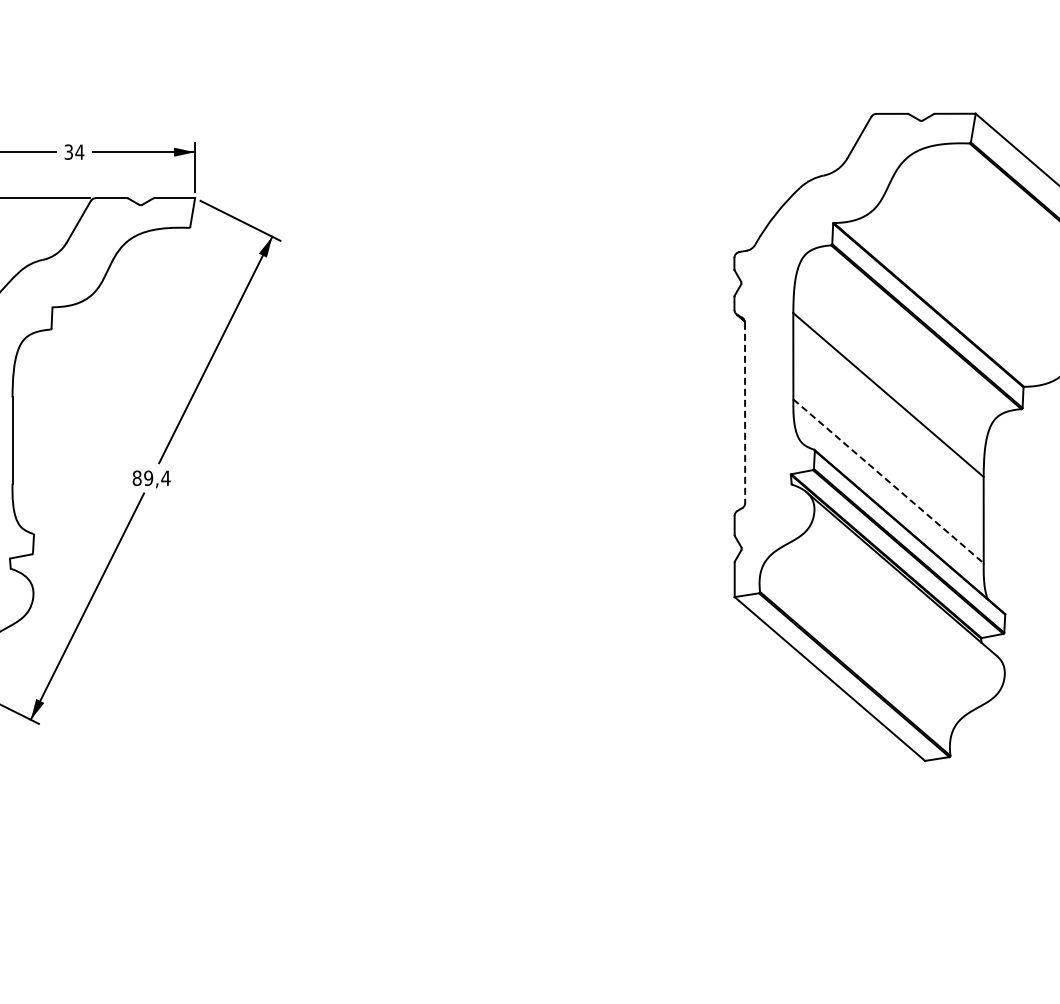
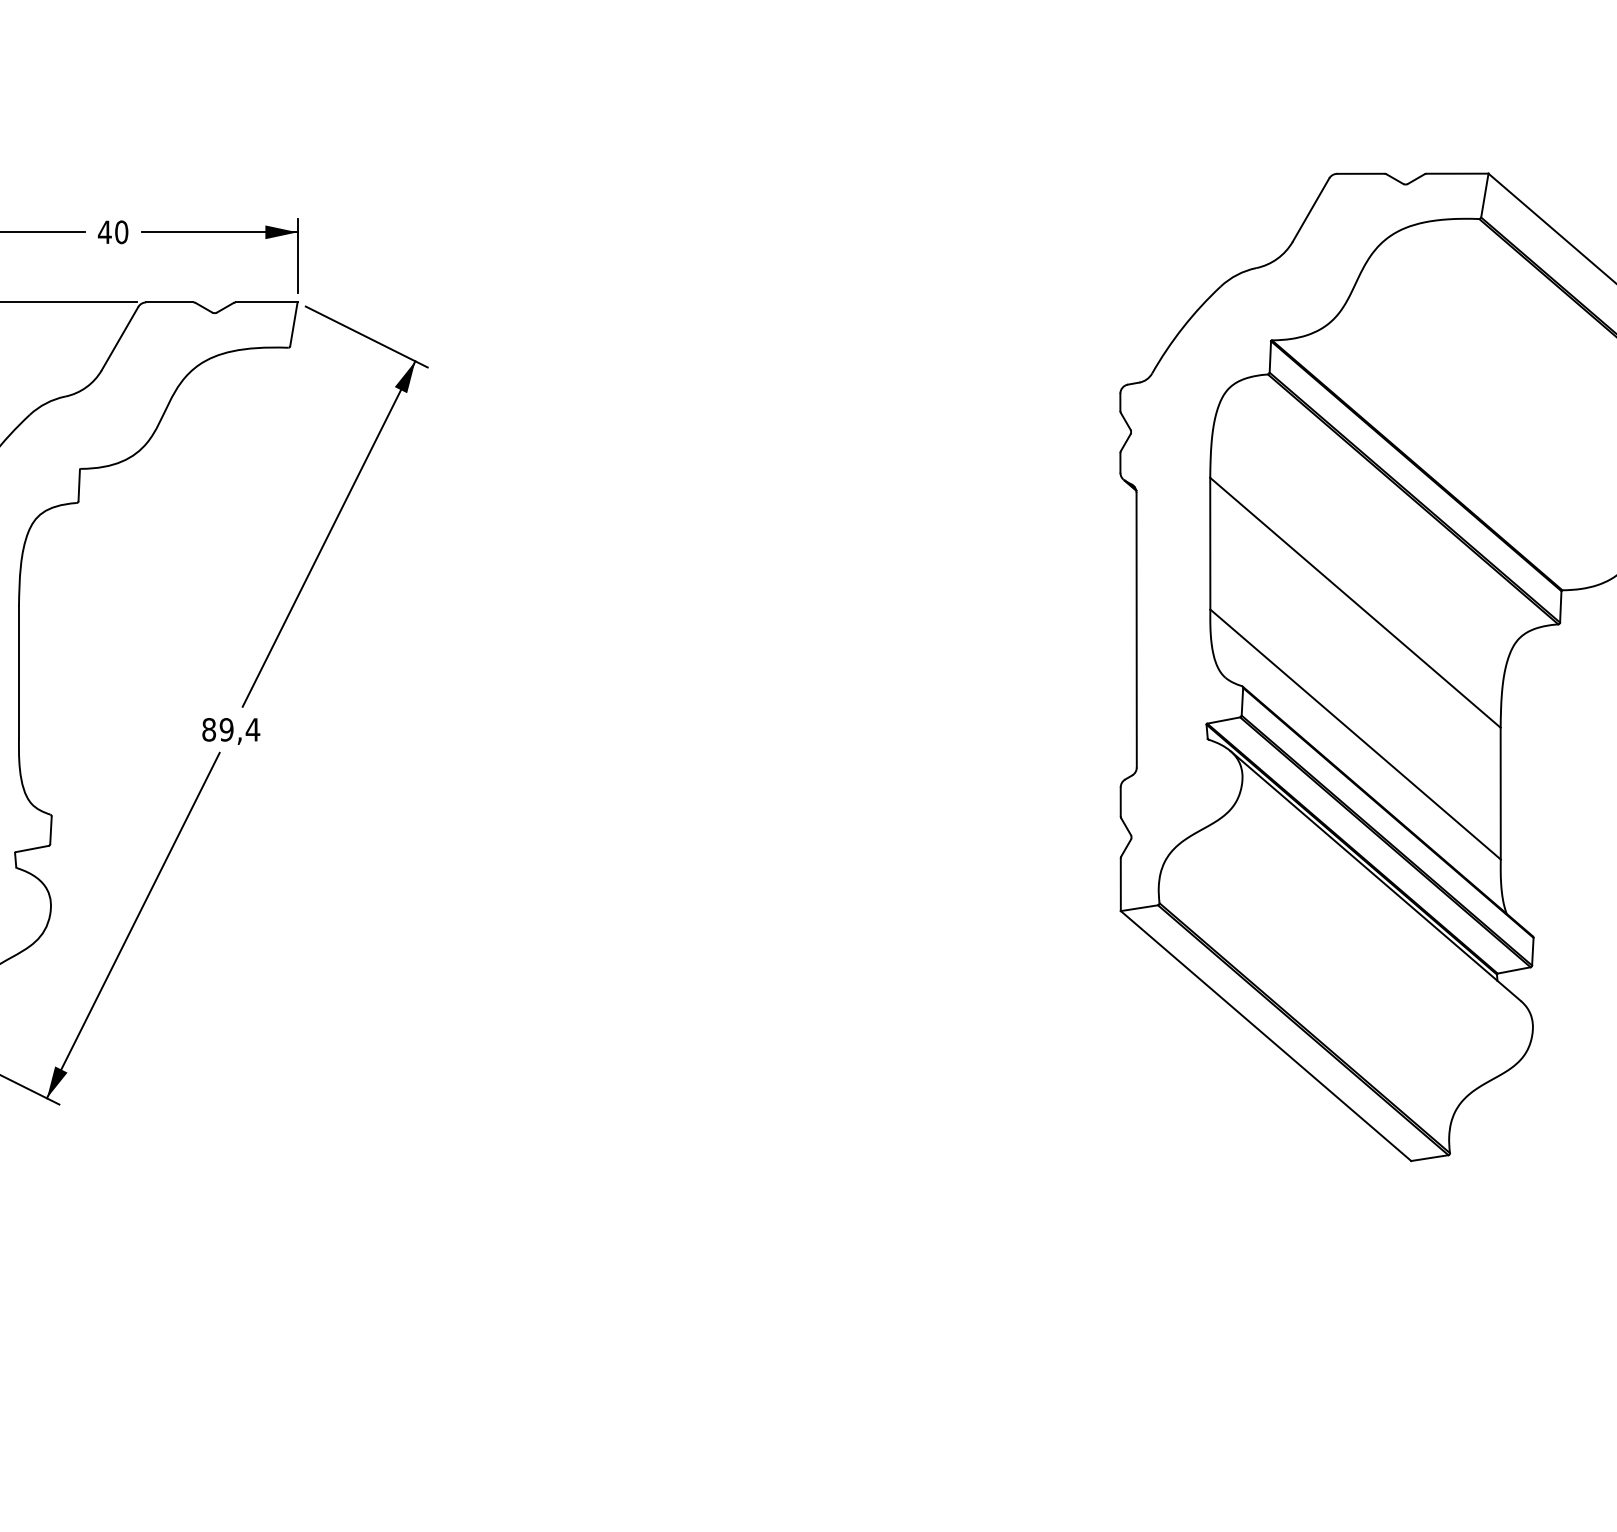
text: (74, 151) -> (113, 231), 34 -> 40
line: (745, 413) -> (1137, 630), dashed -> solid
line: (888, 481) -> (1355, 734), dashed -> solid

